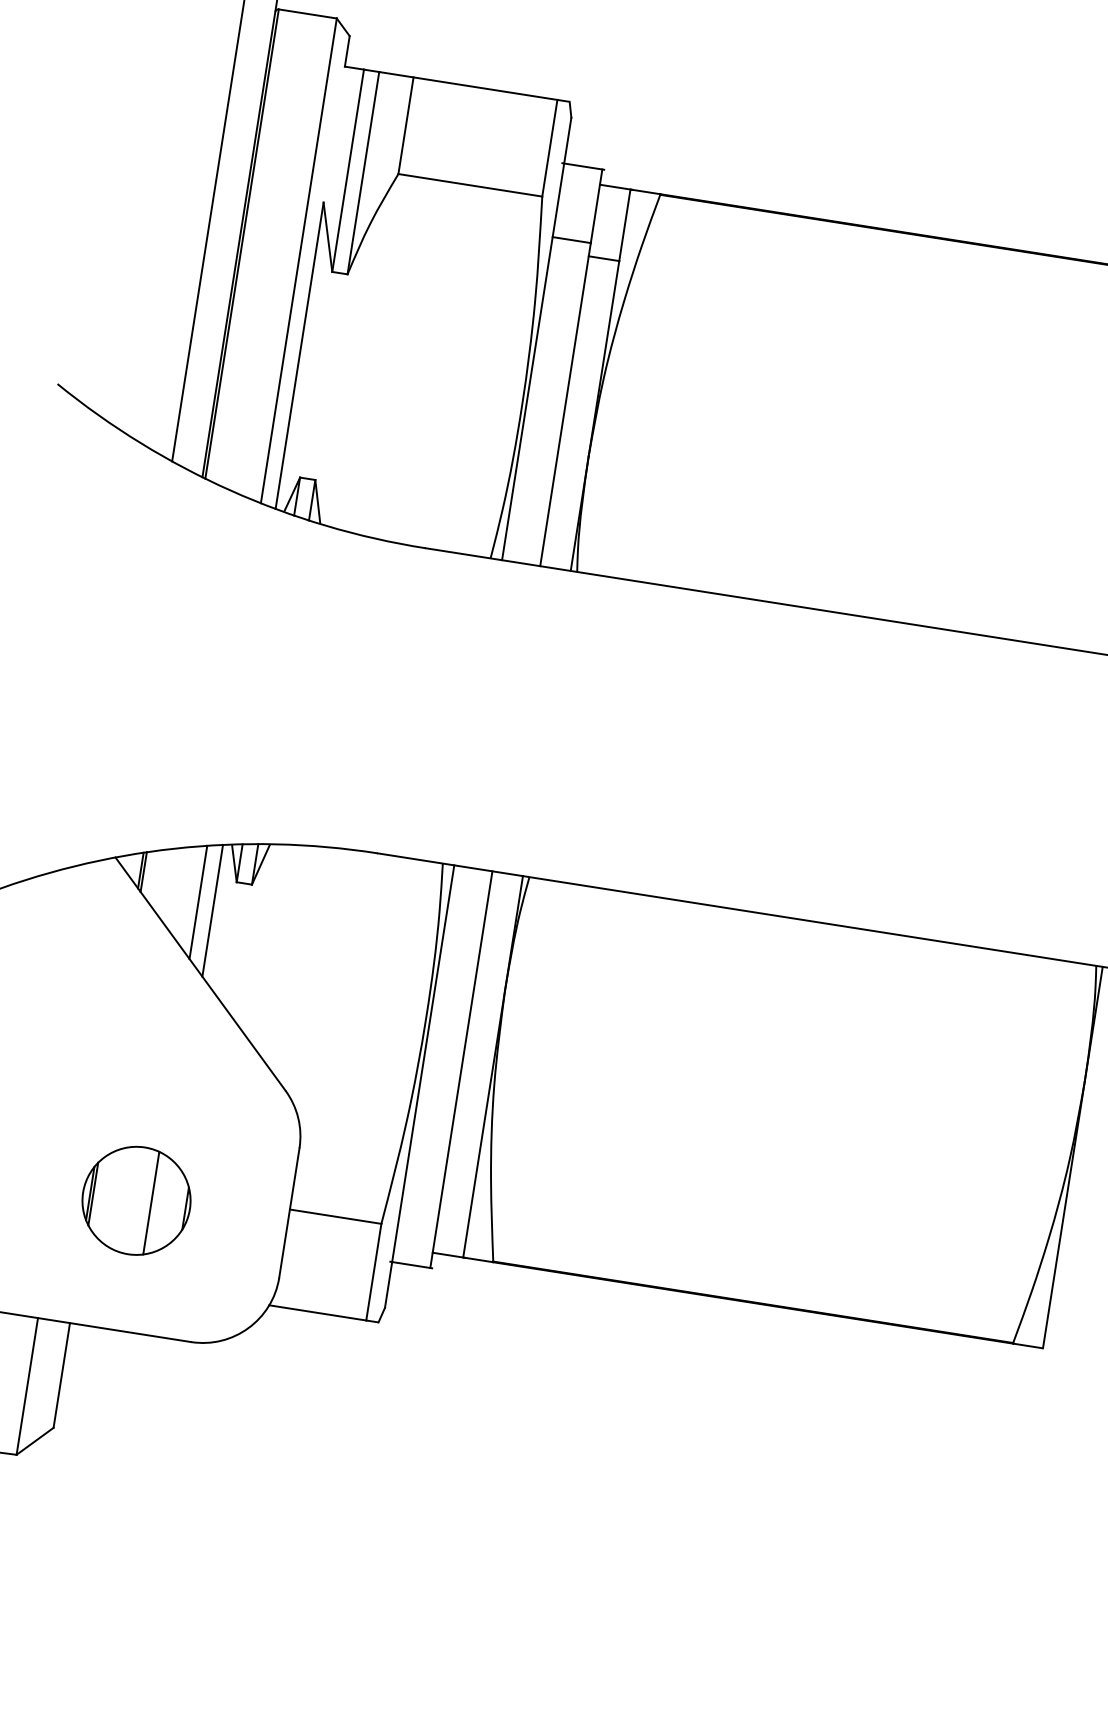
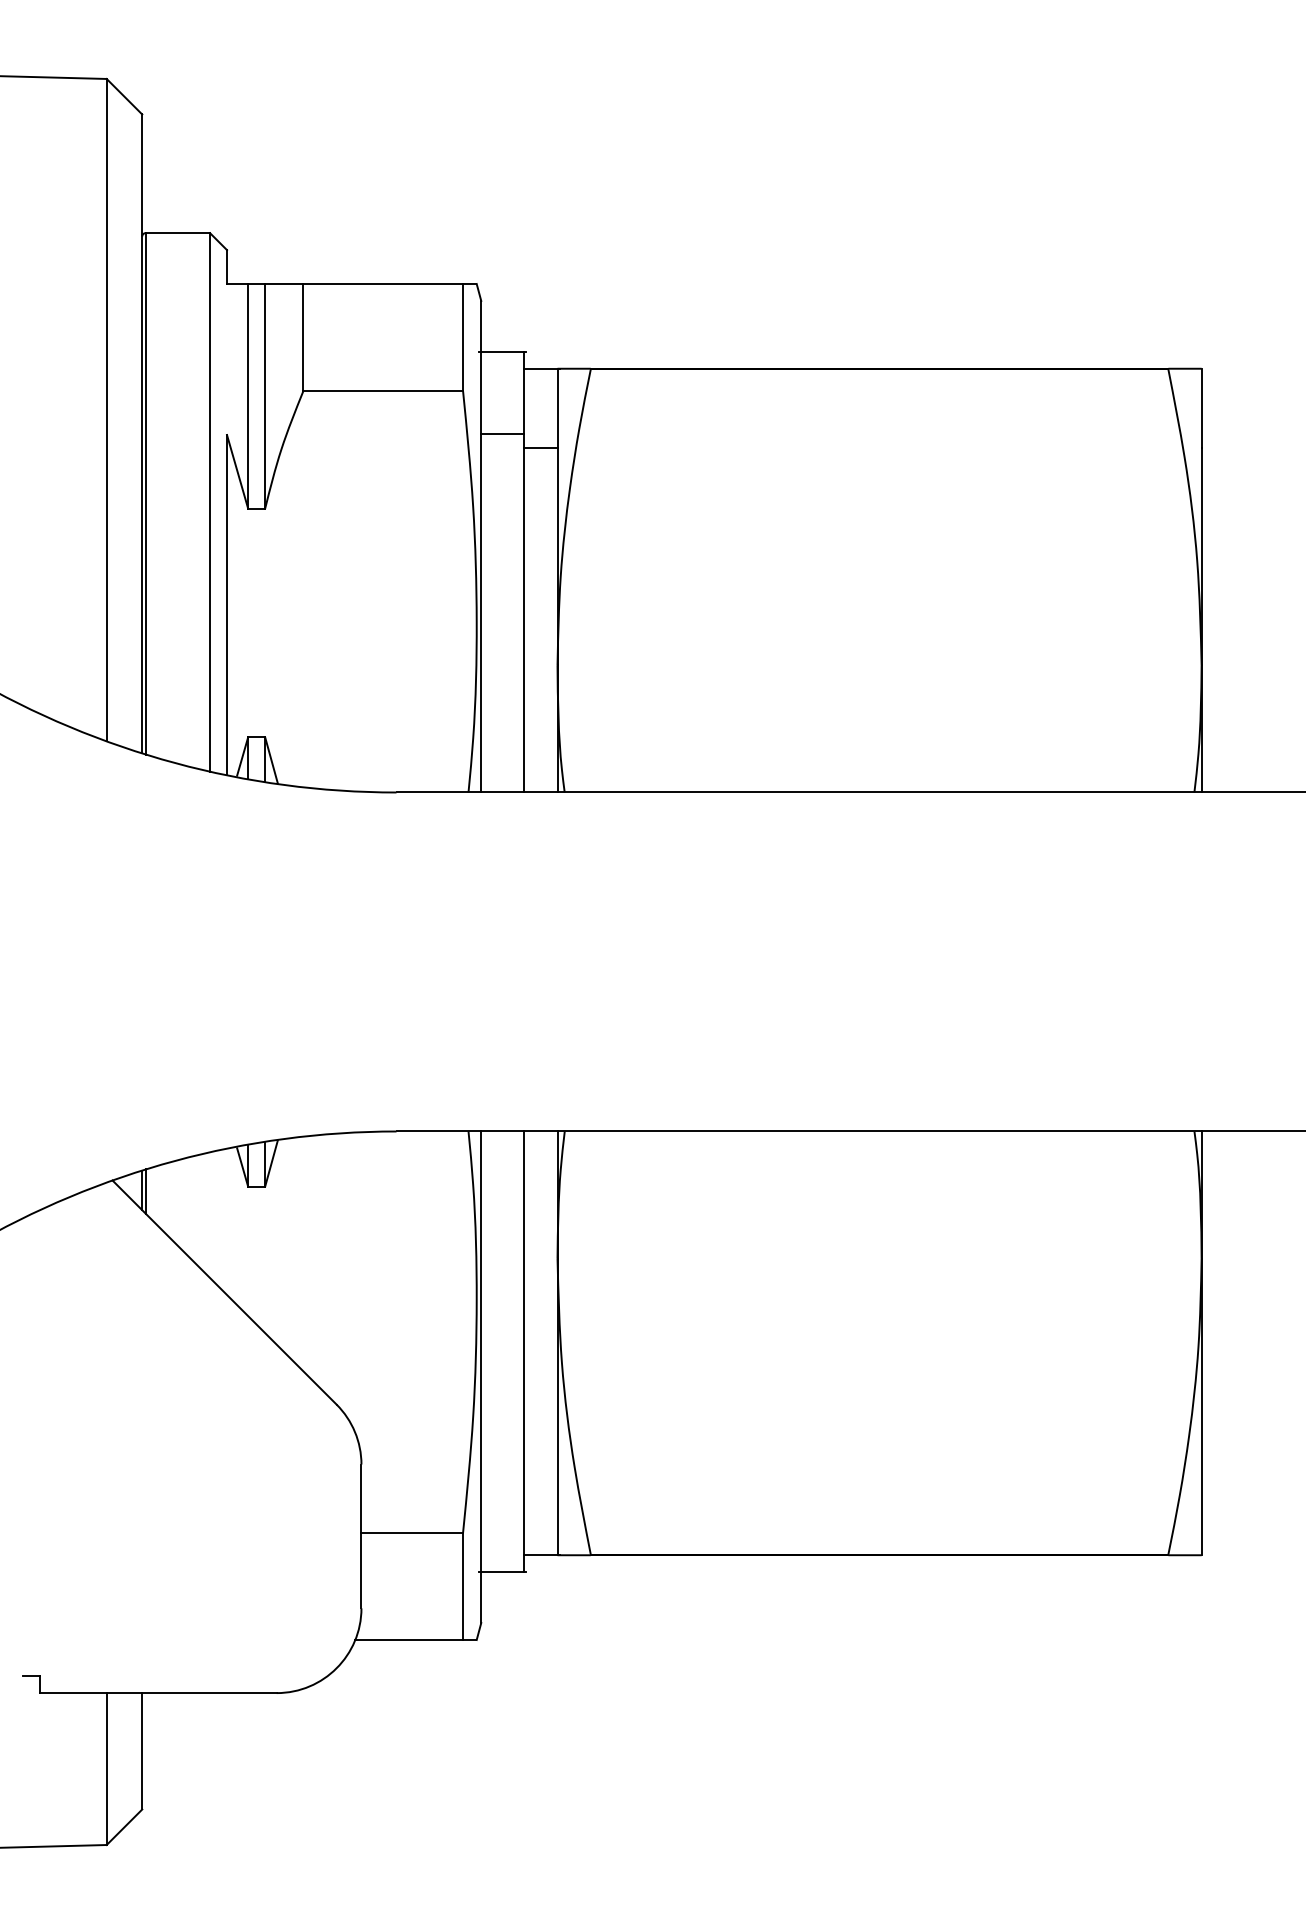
line: (198, 902) -> (210, 1215), removed
line: (213, 910) -> (227, 1221), removed
part: (136, 1201) -> (193, 1549), removed

